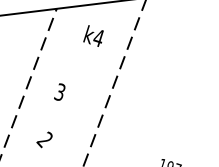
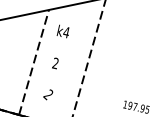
text: (92, 35) -> (62, 31), moved
text: (59, 92) -> (55, 63), 3 -> 2

